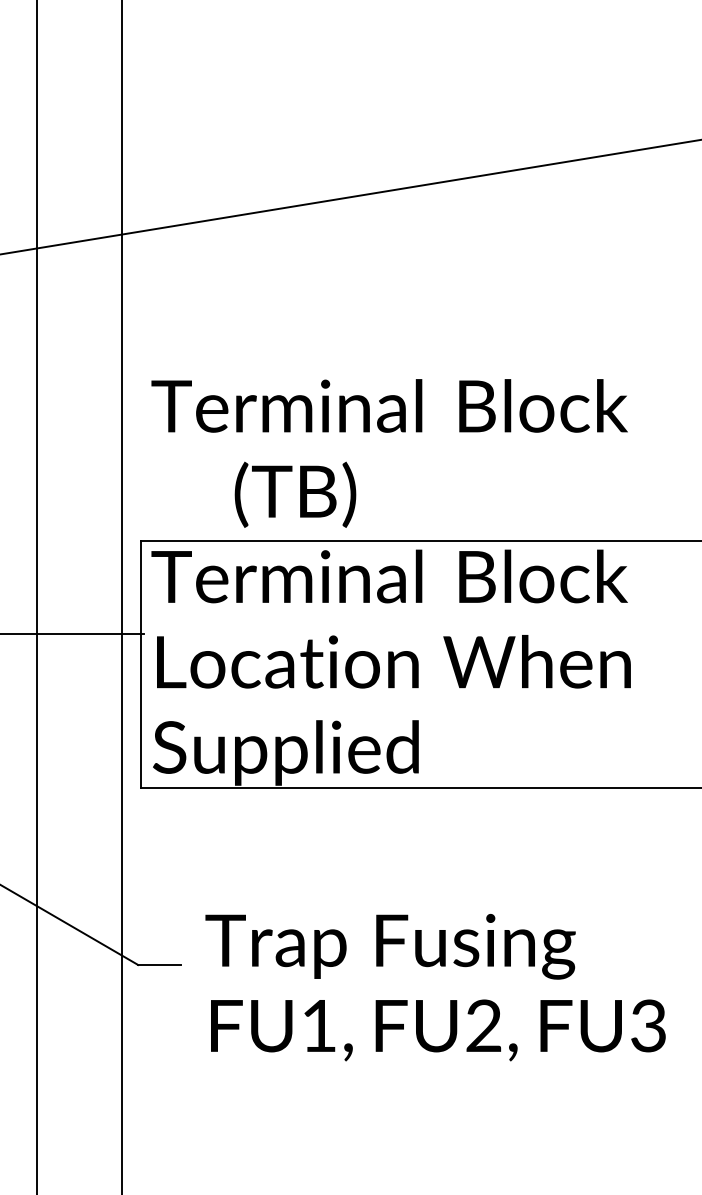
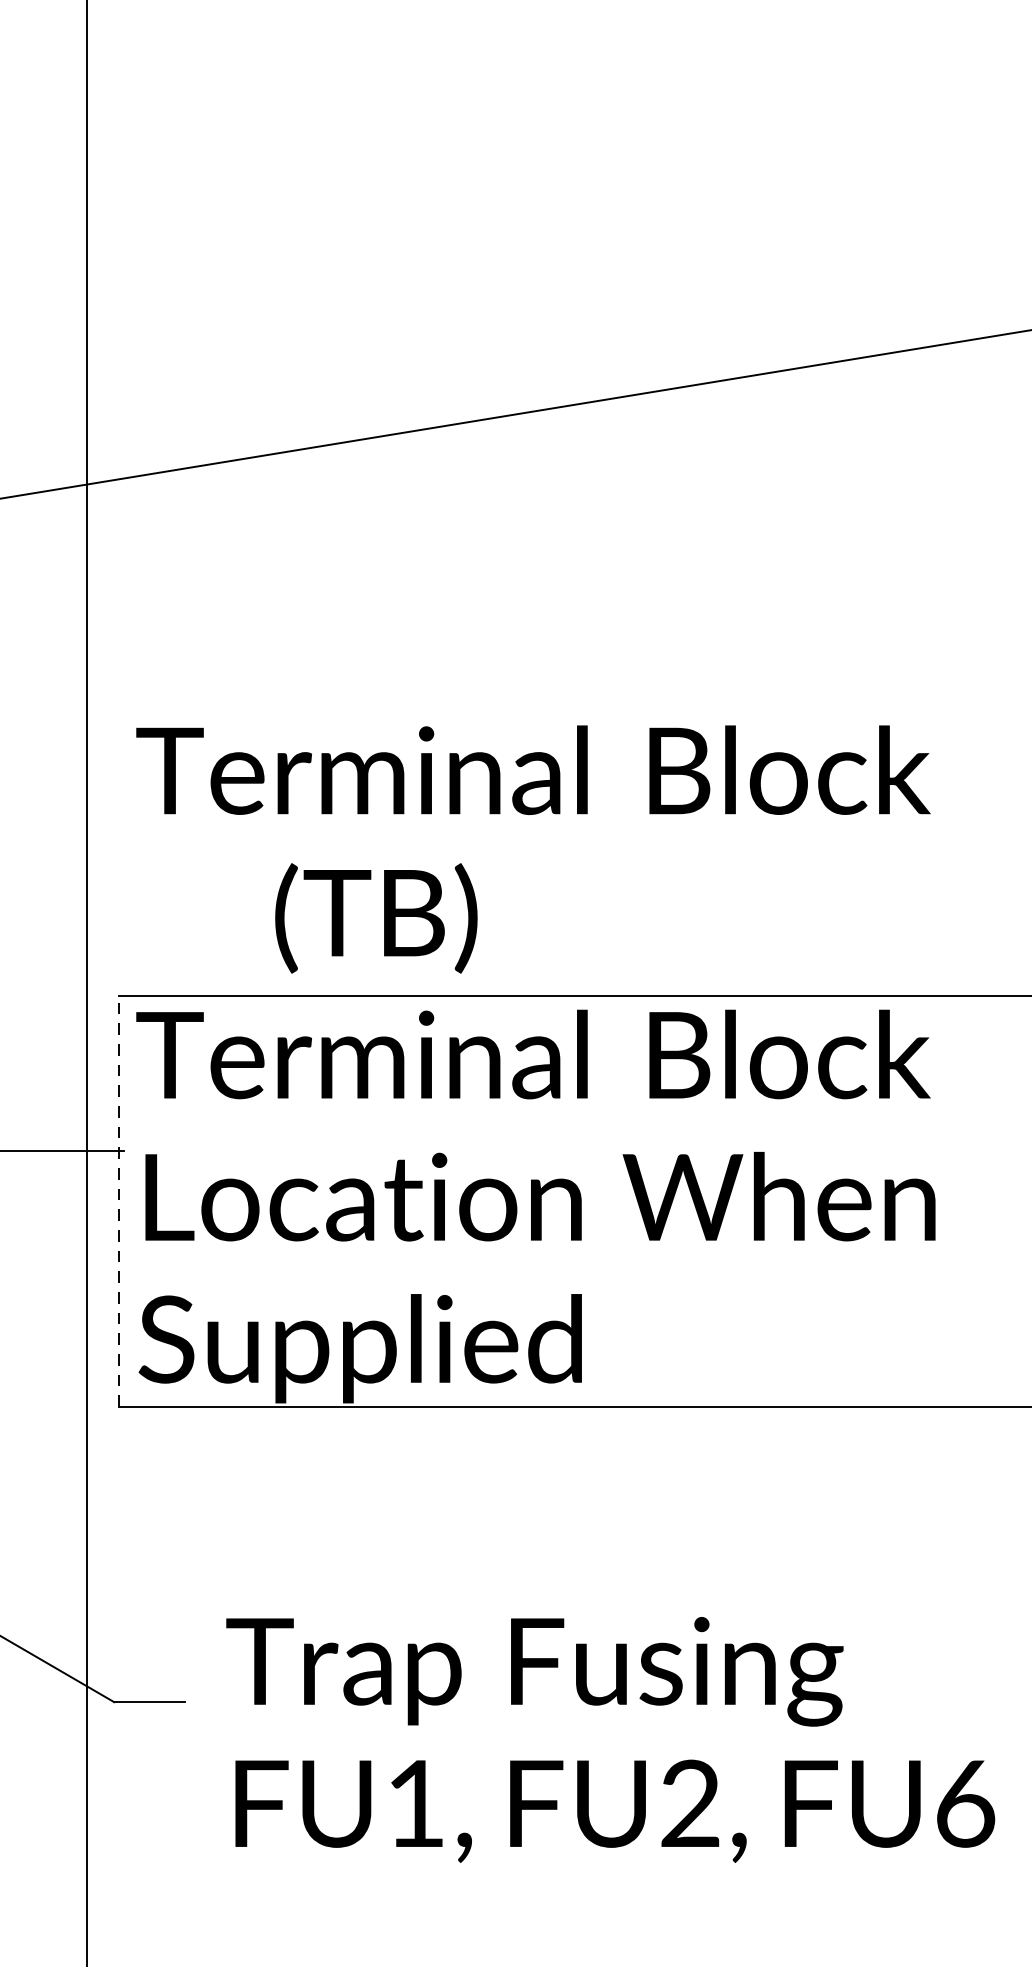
line: (141, 664) -> (119, 1201), solid -> dashed
text: (648, 1025) -> (964, 1802), FU3 -> FU6

